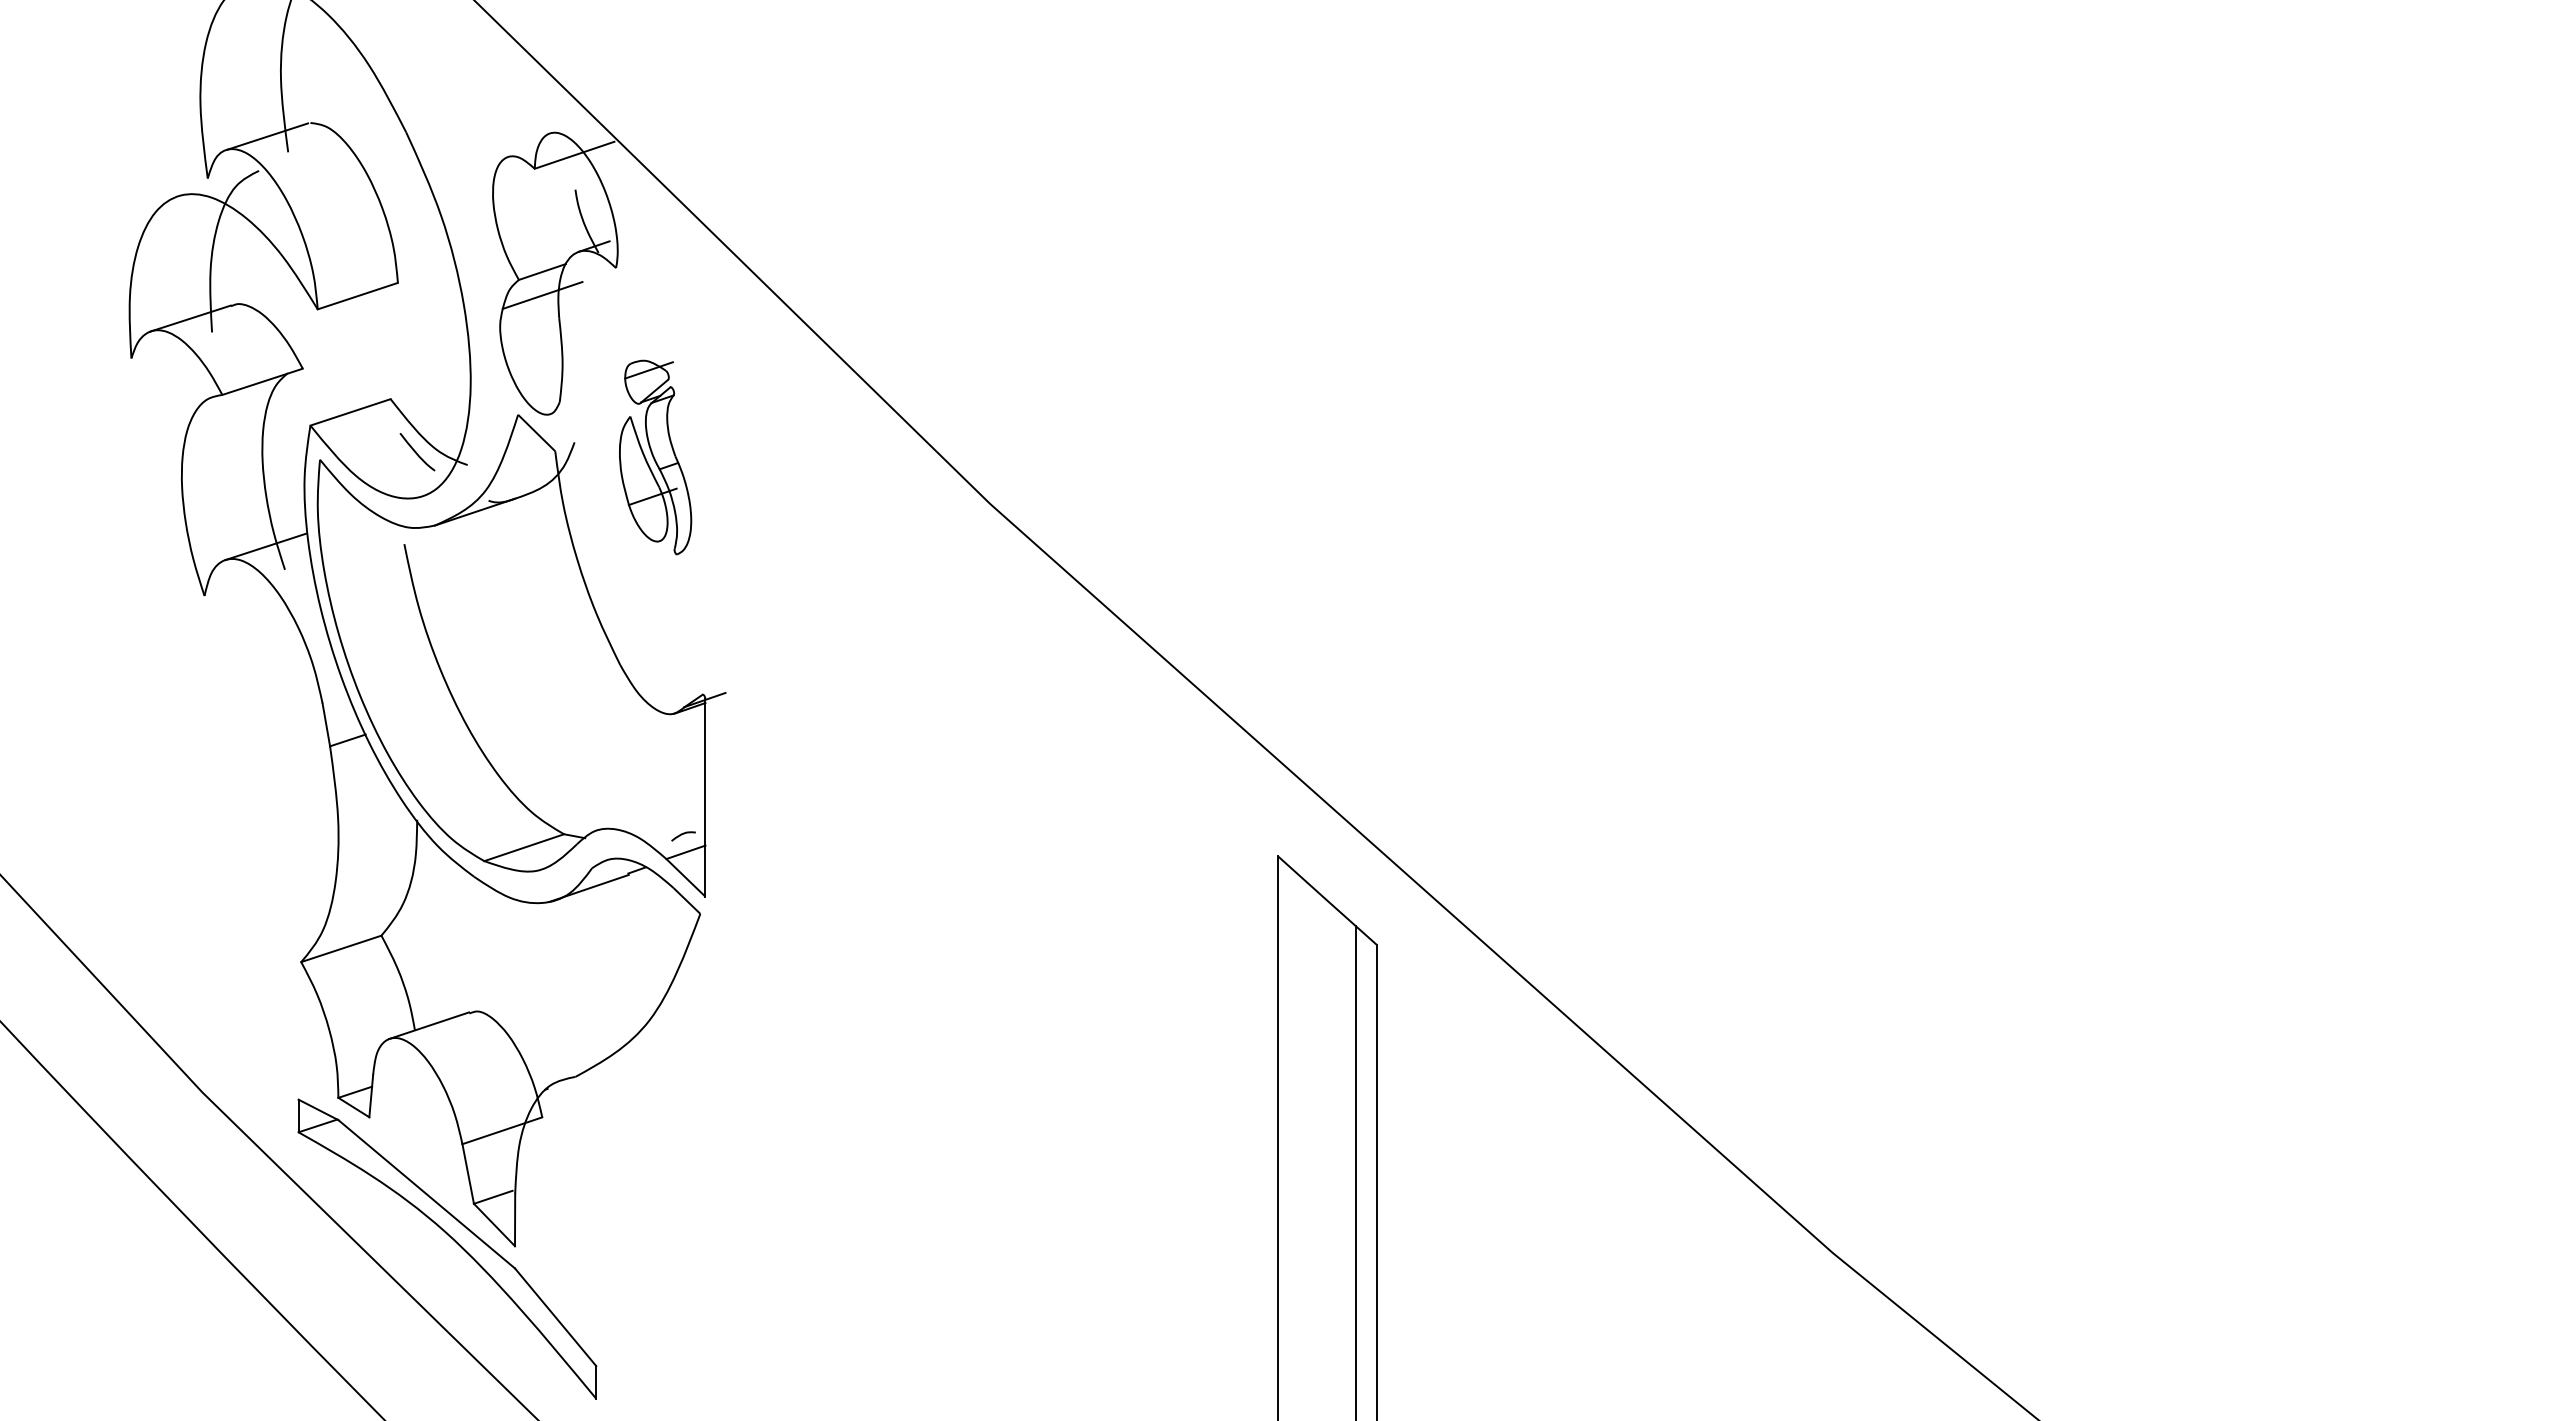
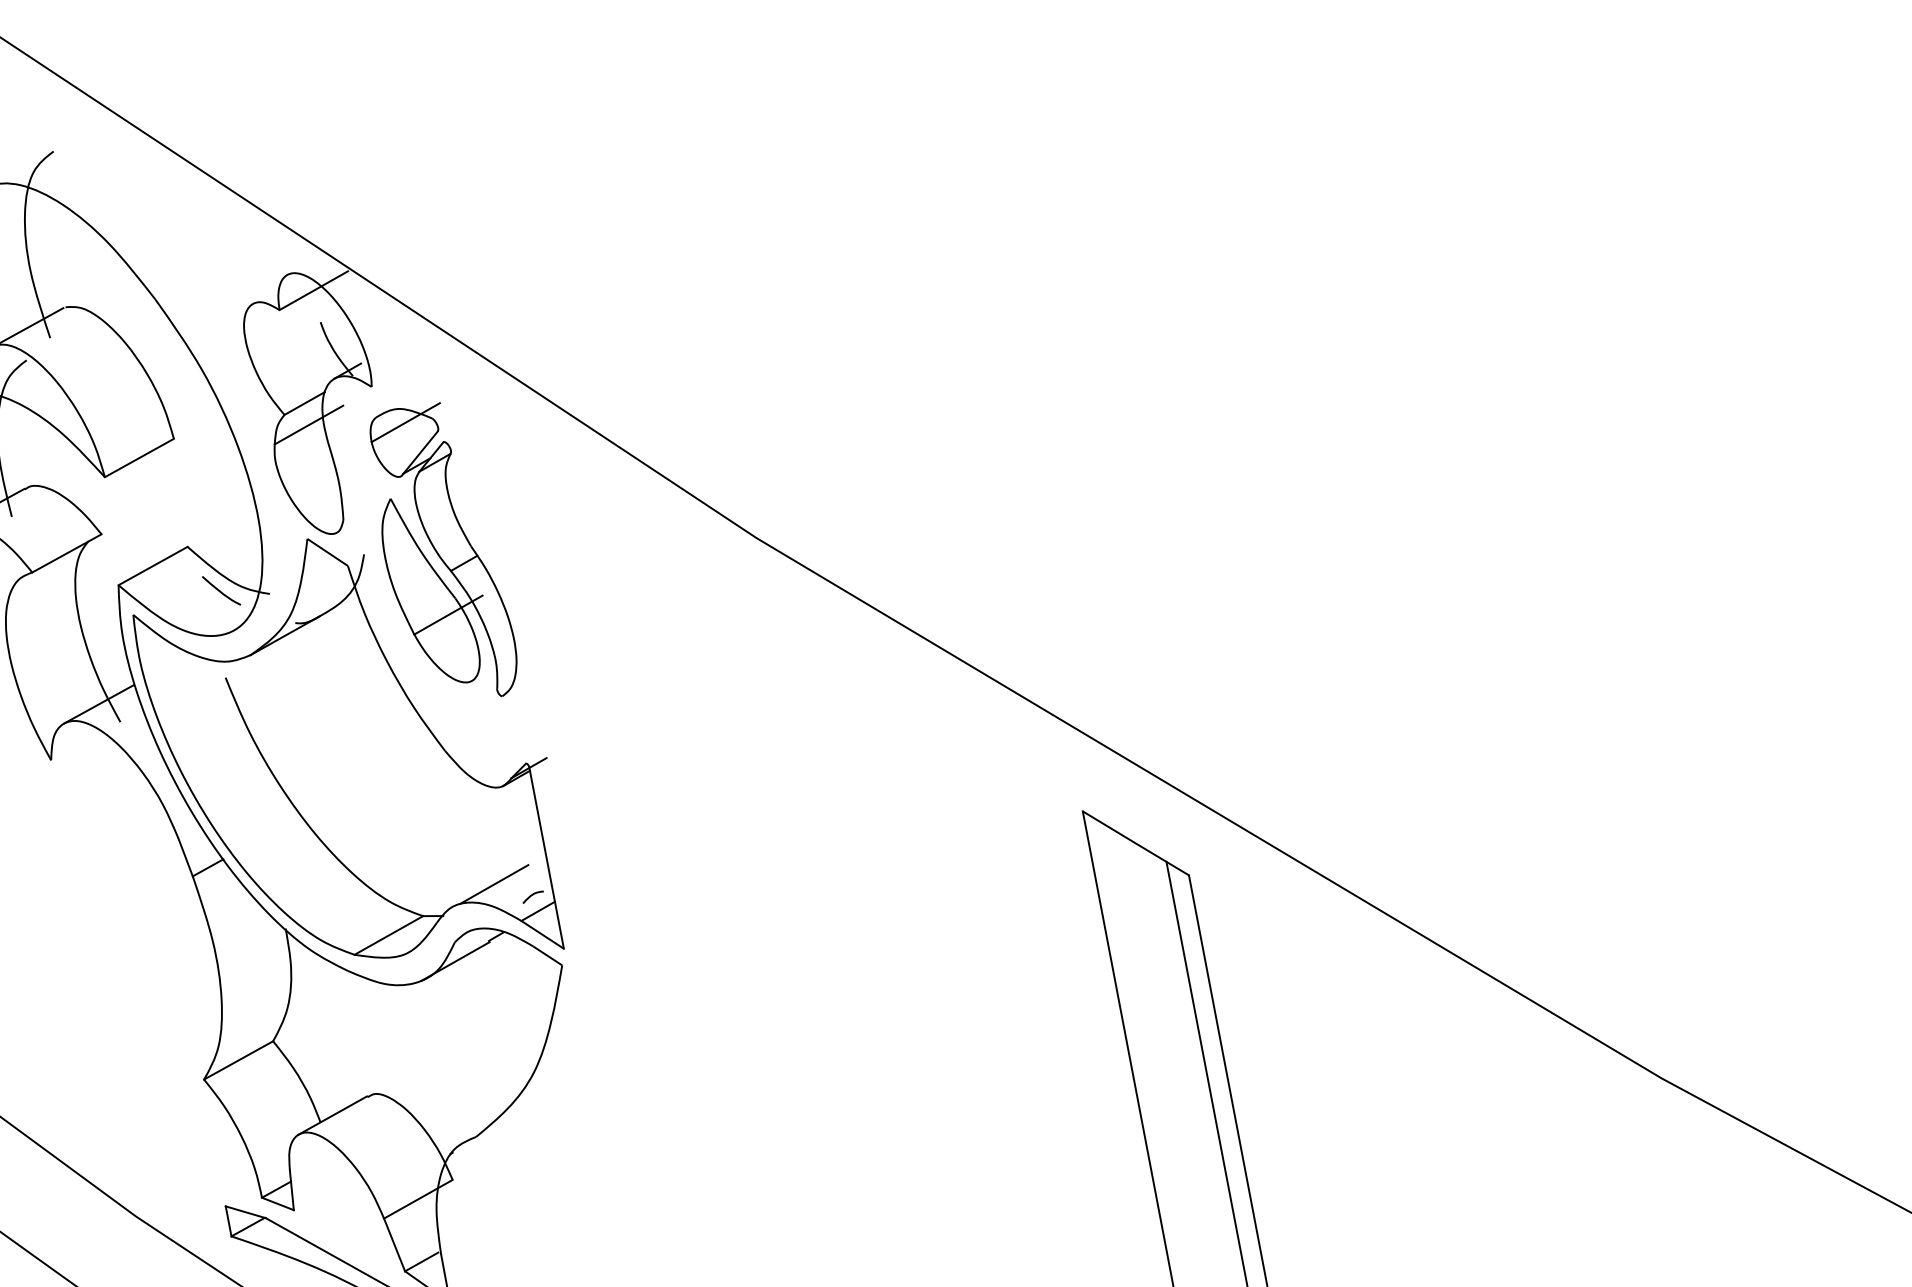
part: (655, 457) -> (441, 554), size x1.67
line: (644, 814) -> (493, 883), added

